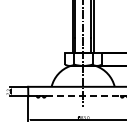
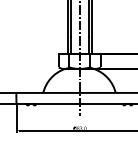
line: (83, 96) -> (79, 104), dashed -> solid

